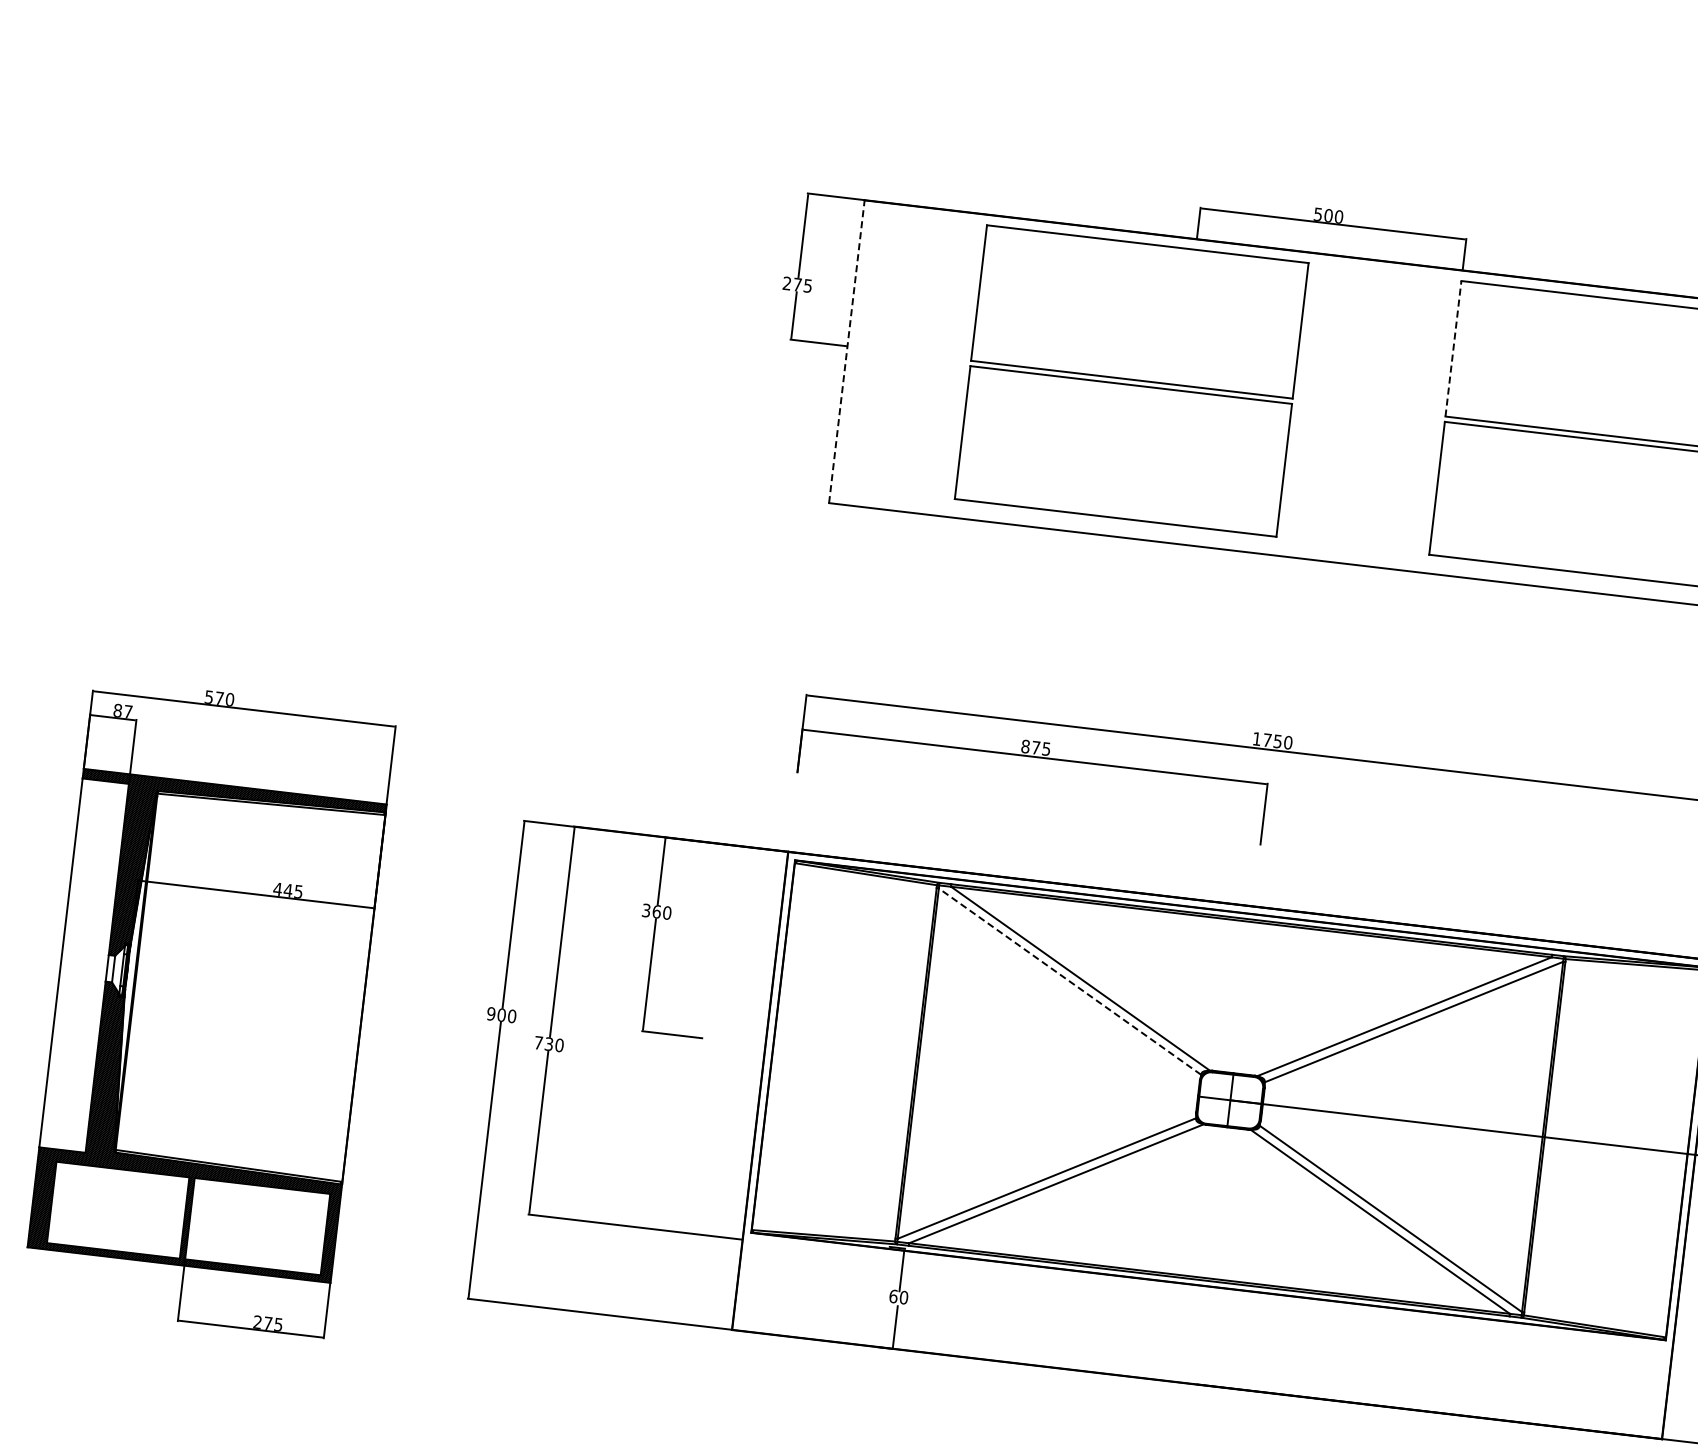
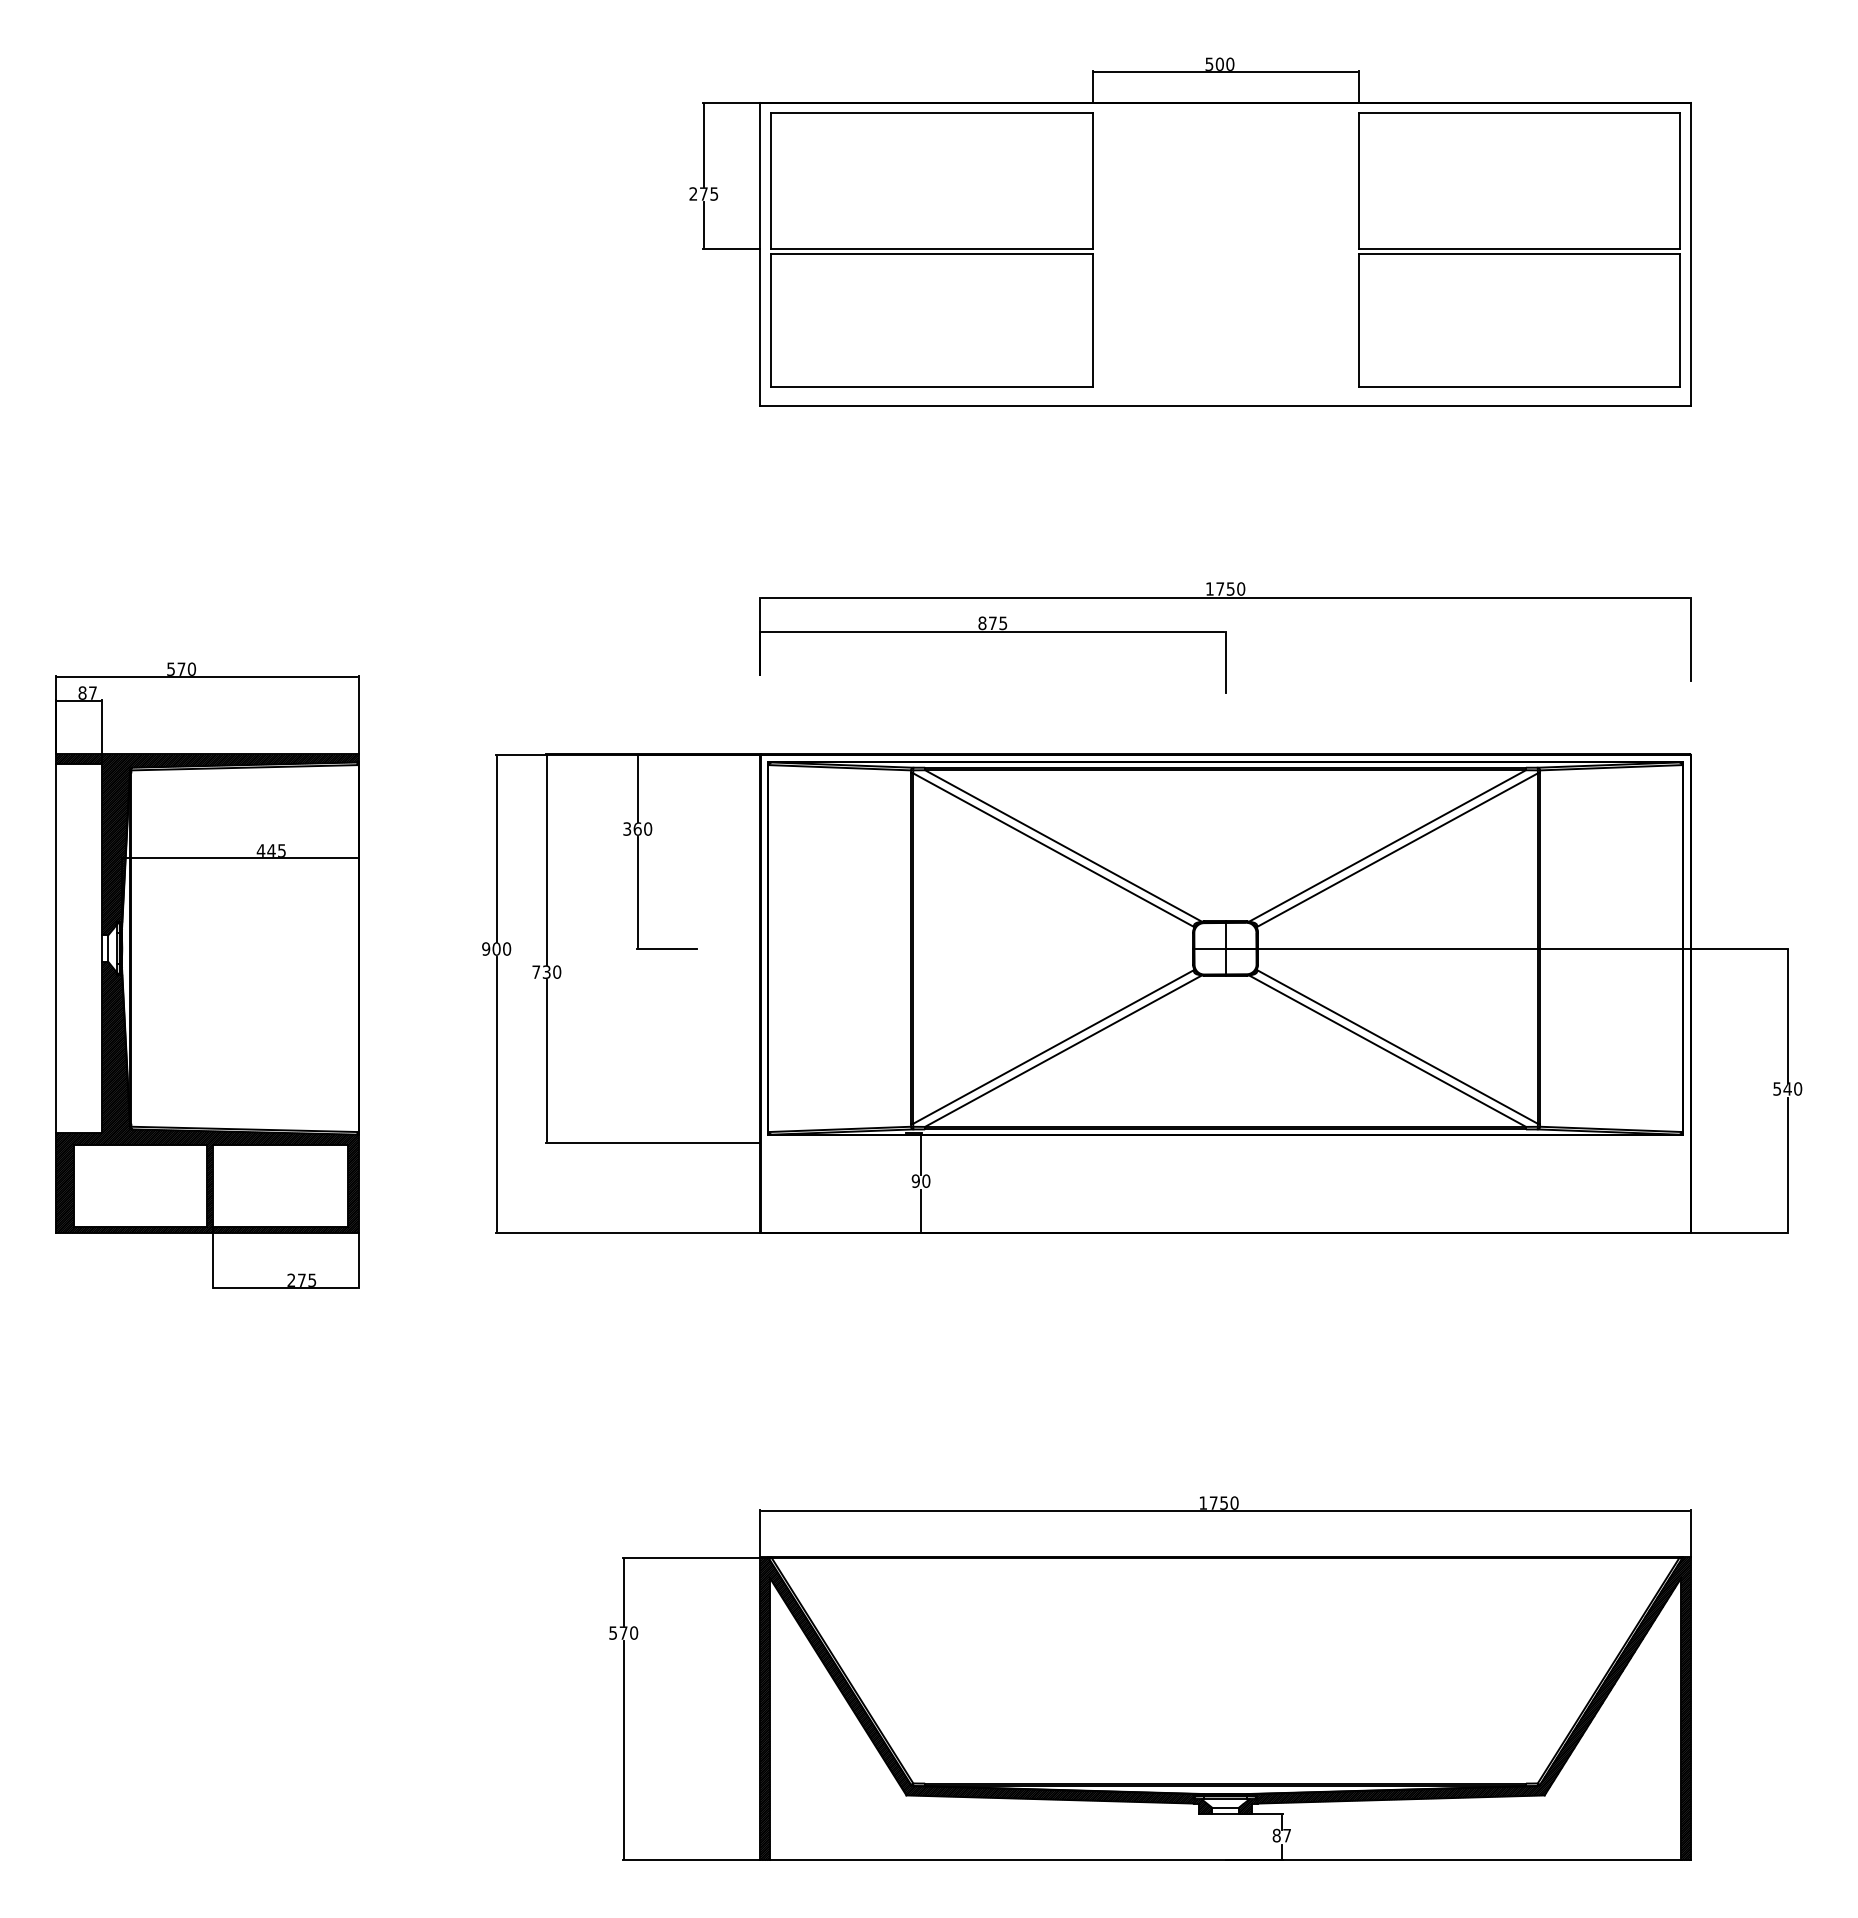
line: (1453, 349) -> (1358, 181), dashed -> solid
line: (847, 350) -> (760, 253), dashed -> solid
part: (1131, 380) -> (931, 249), moved
line: (1069, 982) -> (1053, 850), dashed -> solid
text: (893, 1295) -> (915, 1180), 60 -> 90

